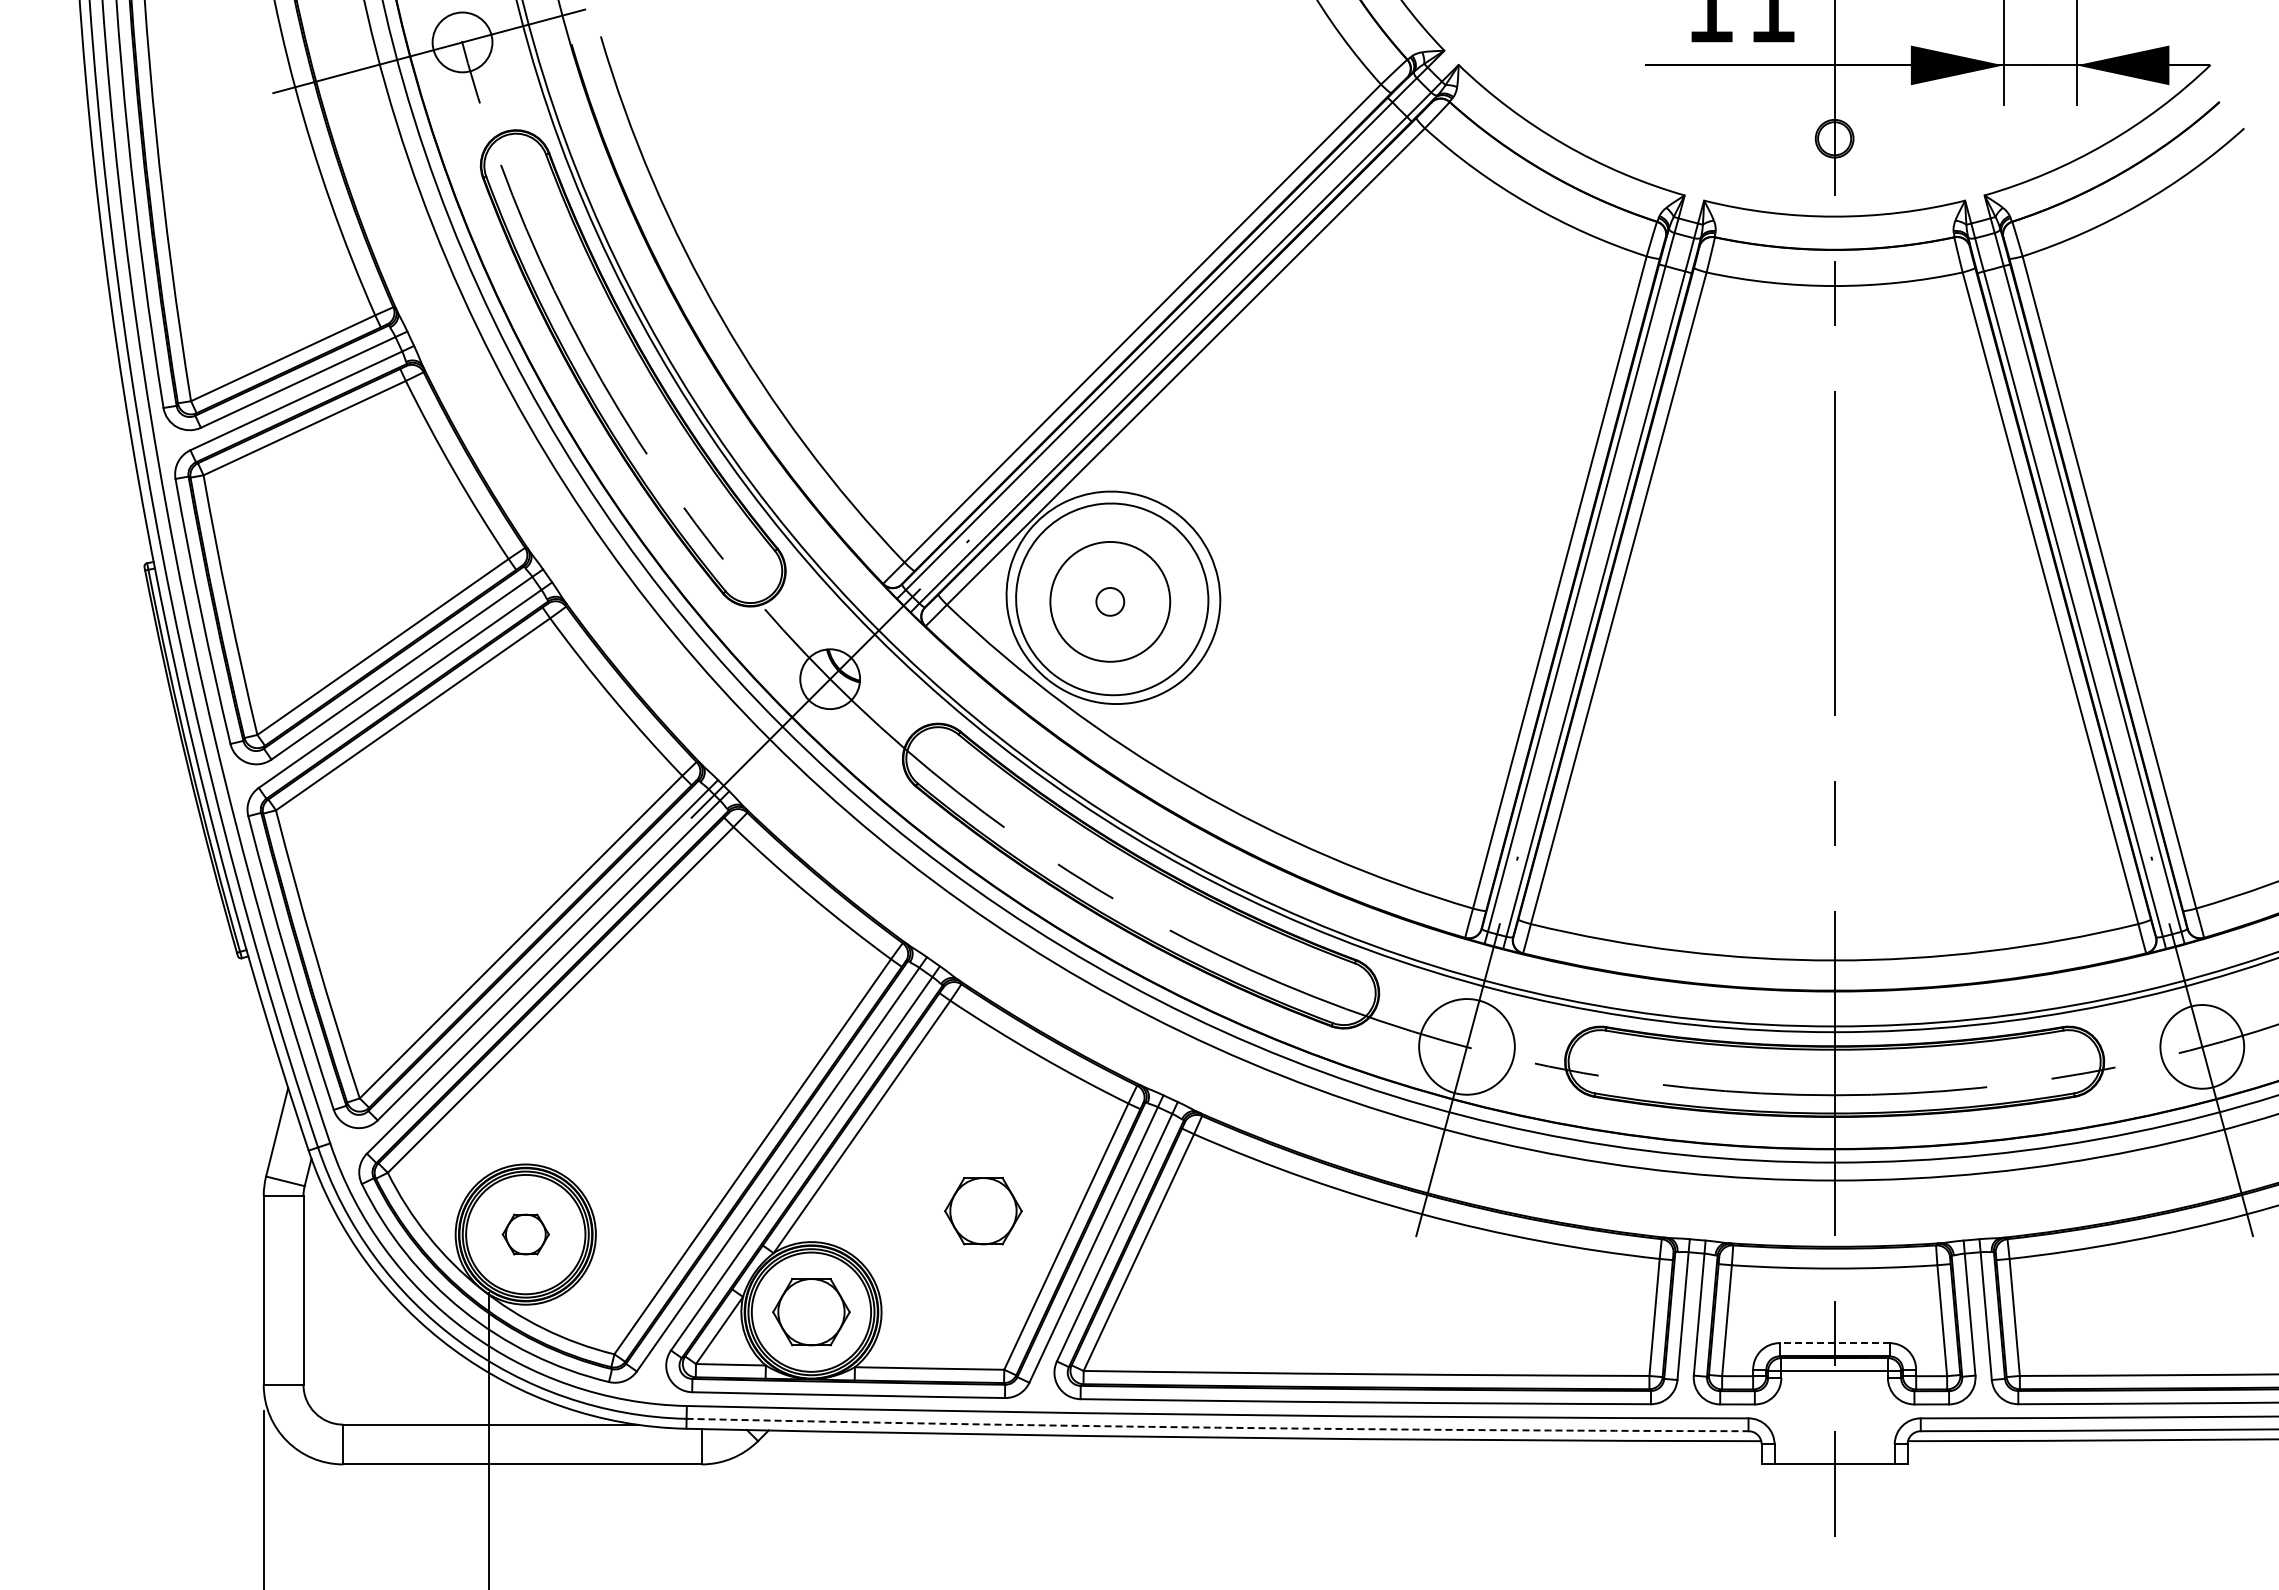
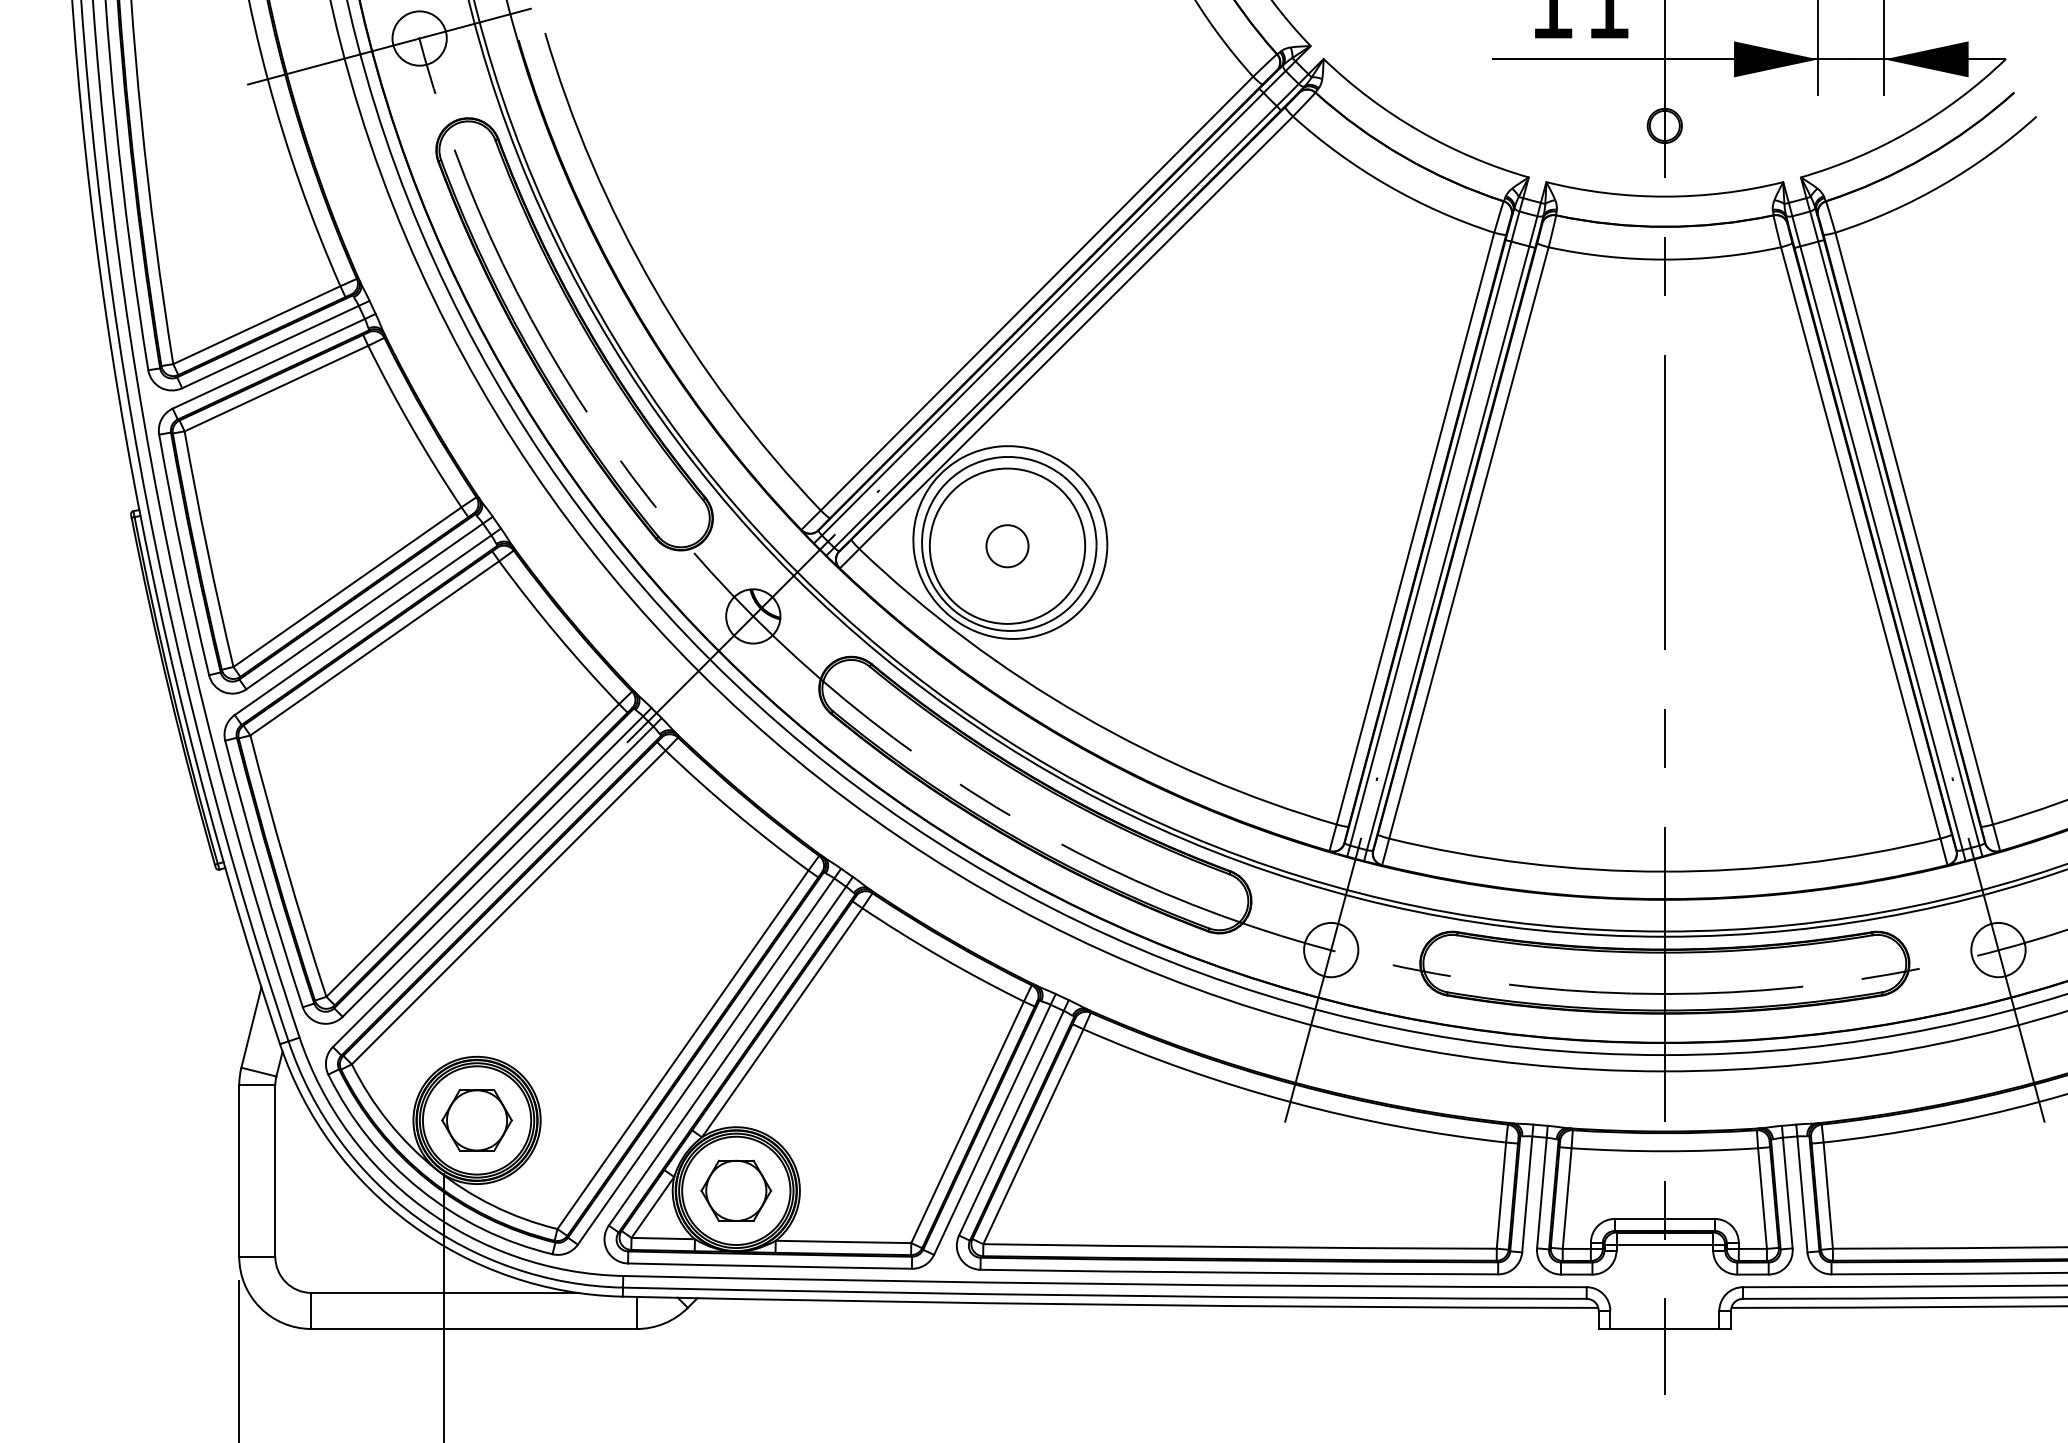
circle: (1109, 601) -> (1006, 545), size x1.43
circle: (1110, 601) -> (1007, 545), size x1.67
circle: (1466, 1046) -> (1330, 949), size x0.62
circle: (2202, 1046) -> (1998, 949), size x0.71
part: (983, 1211) -> (892, 1099), removed
part: (525, 1234) -> (476, 1120), size x1.67
line: (1834, 1343) -> (1664, 1219), dashed -> solid
arc: (1217, 1427) -> (1104, 1295), dashed -> solid

